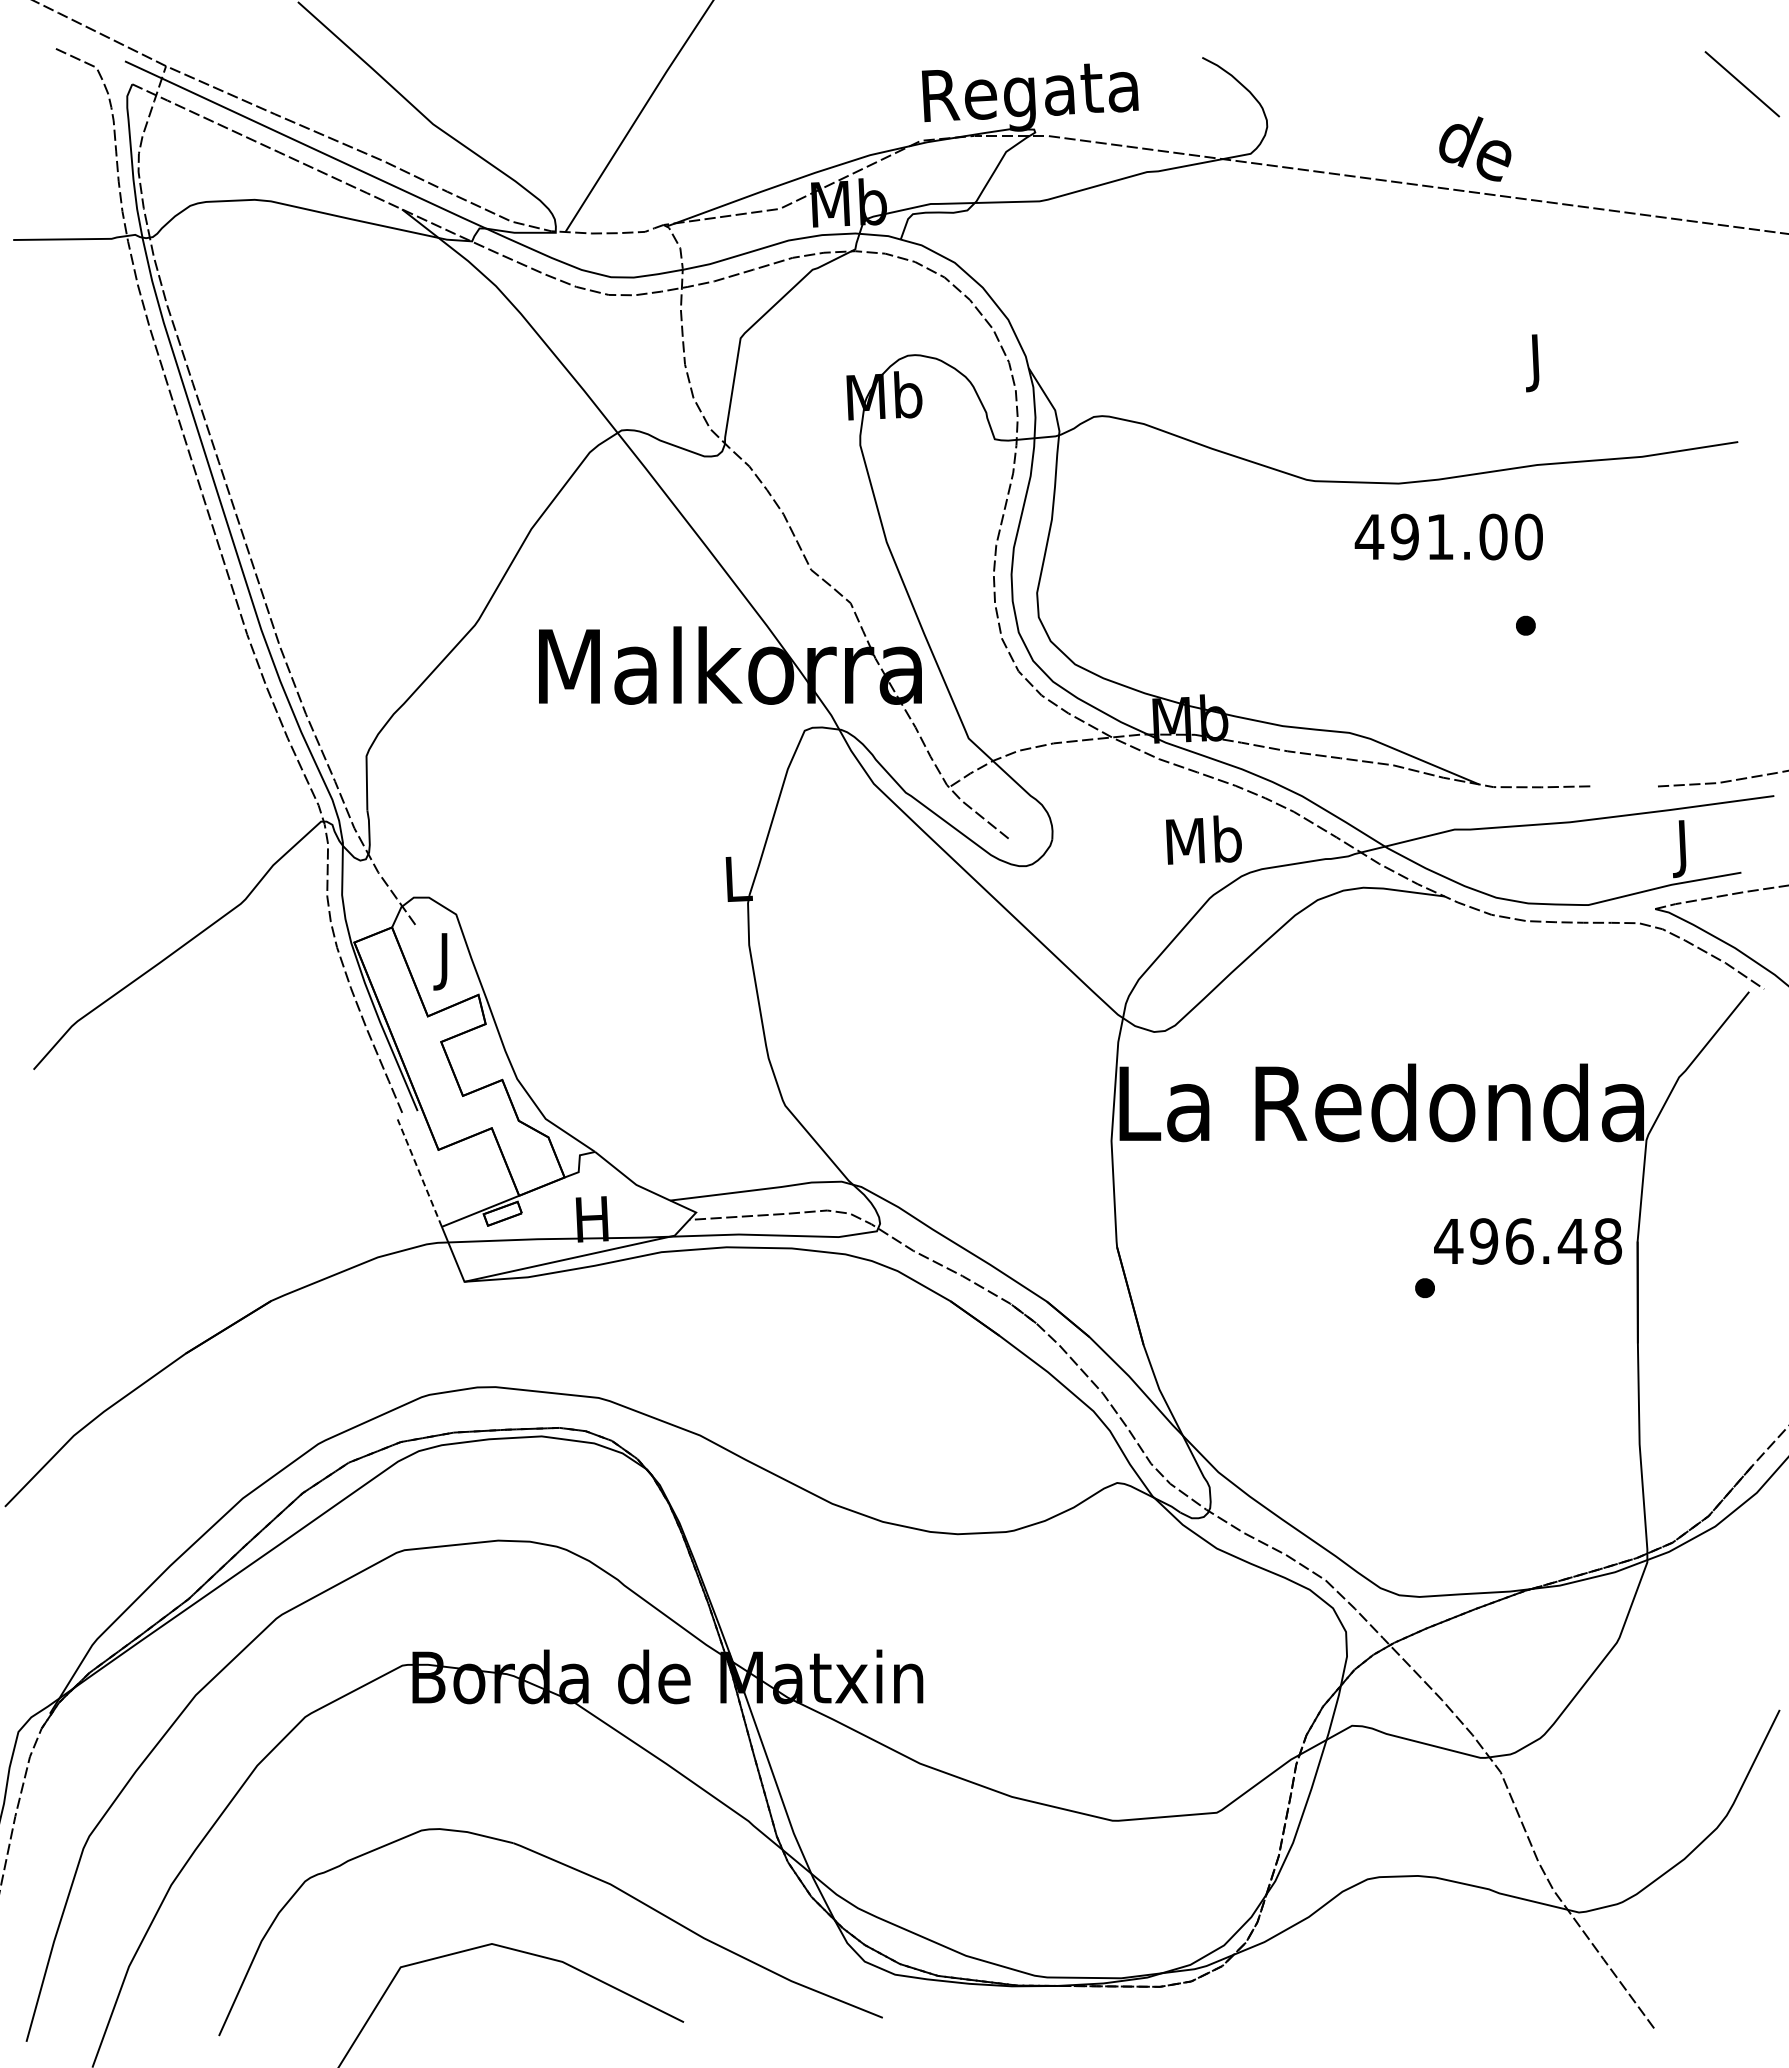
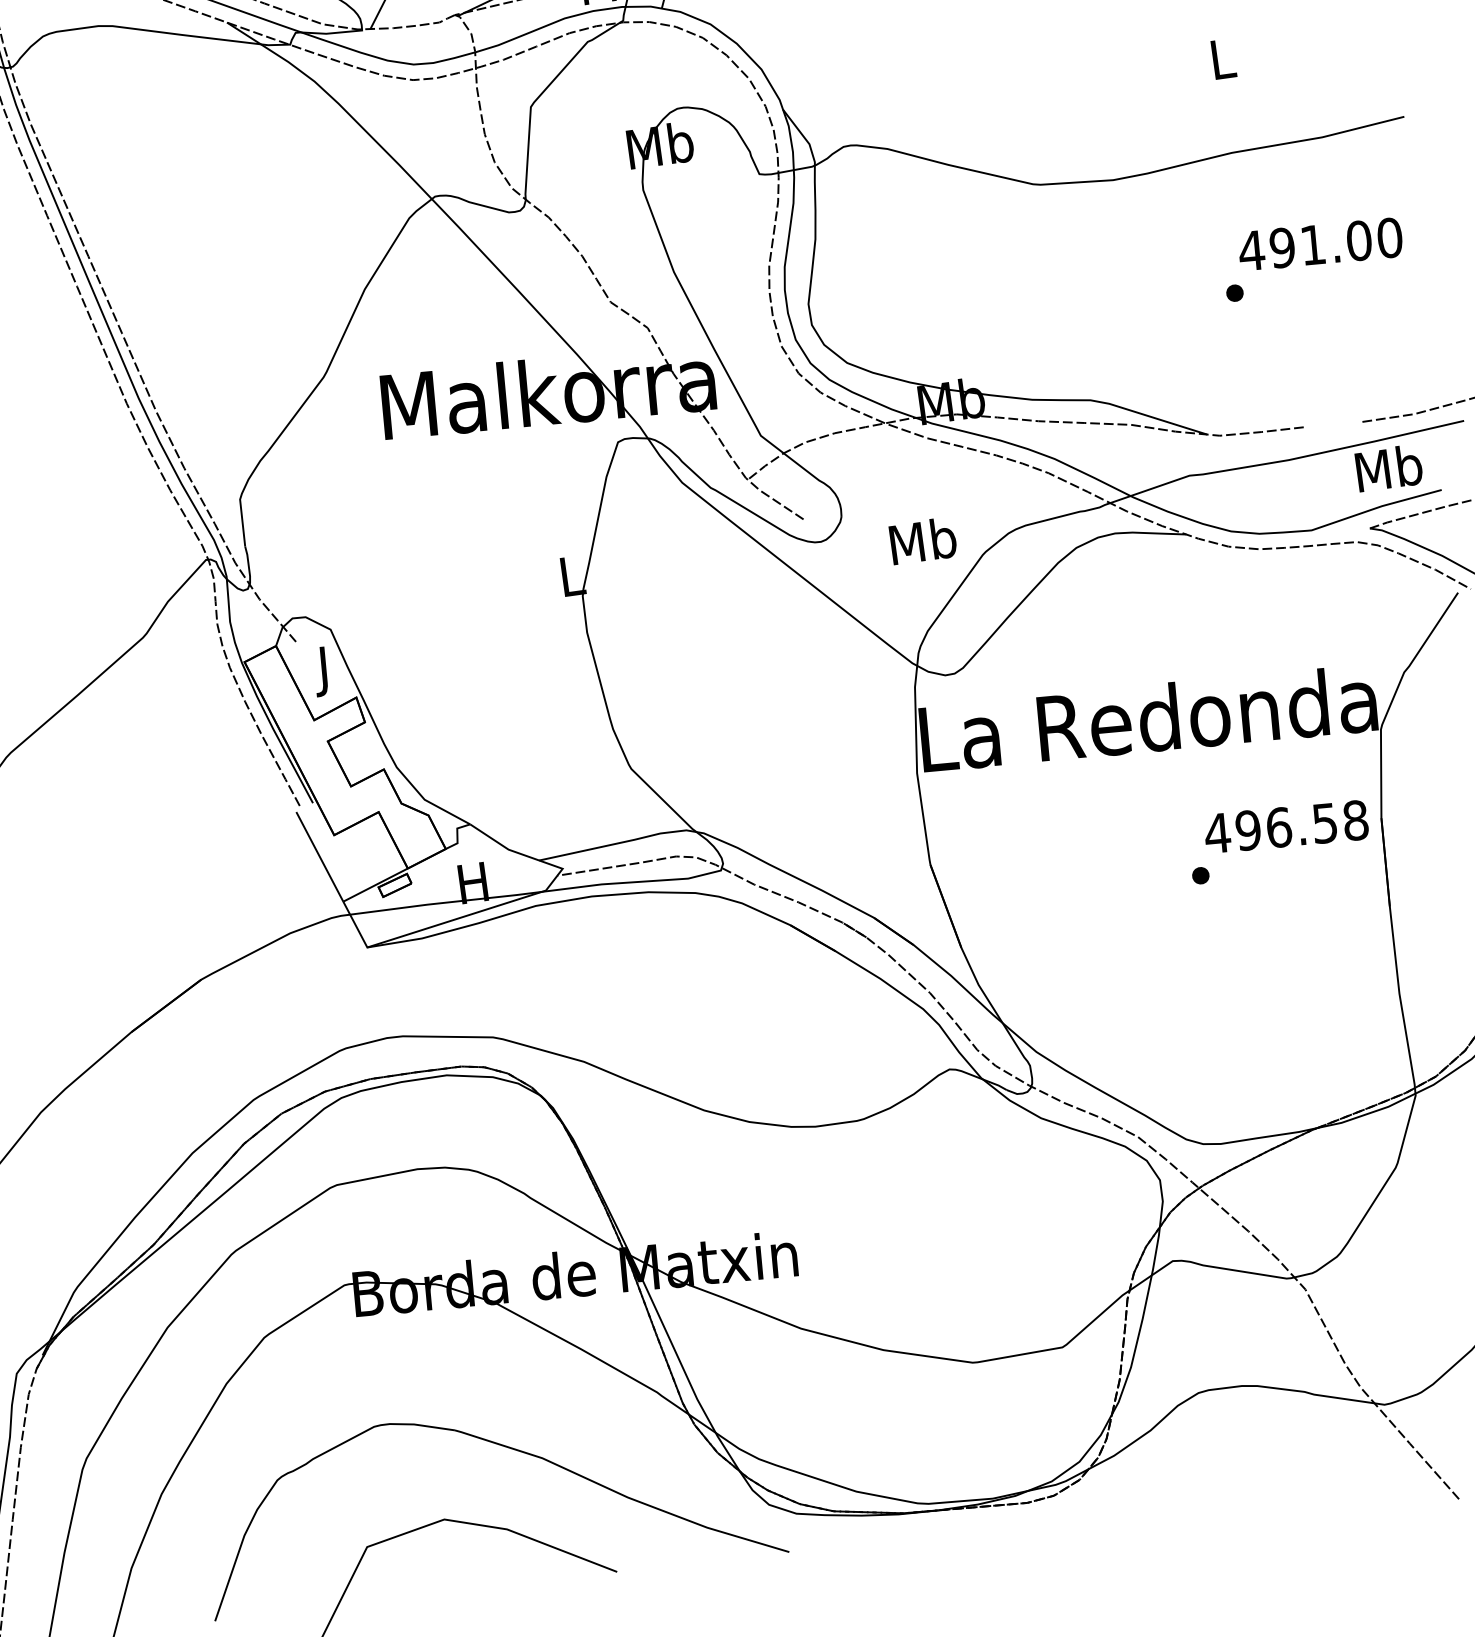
text: (1537, 363) -> (1223, 64), J -> L
text: (1448, 536) -> (1320, 243), moved
text: (1203, 839) -> (922, 540), moved
text: (1683, 847) -> (1389, 472), J -> Mb
line: (419, 1172) -> (319, 856), dashed -> solid
text: (1572, 1241) -> (1324, 823), 496.48 -> 496.58

